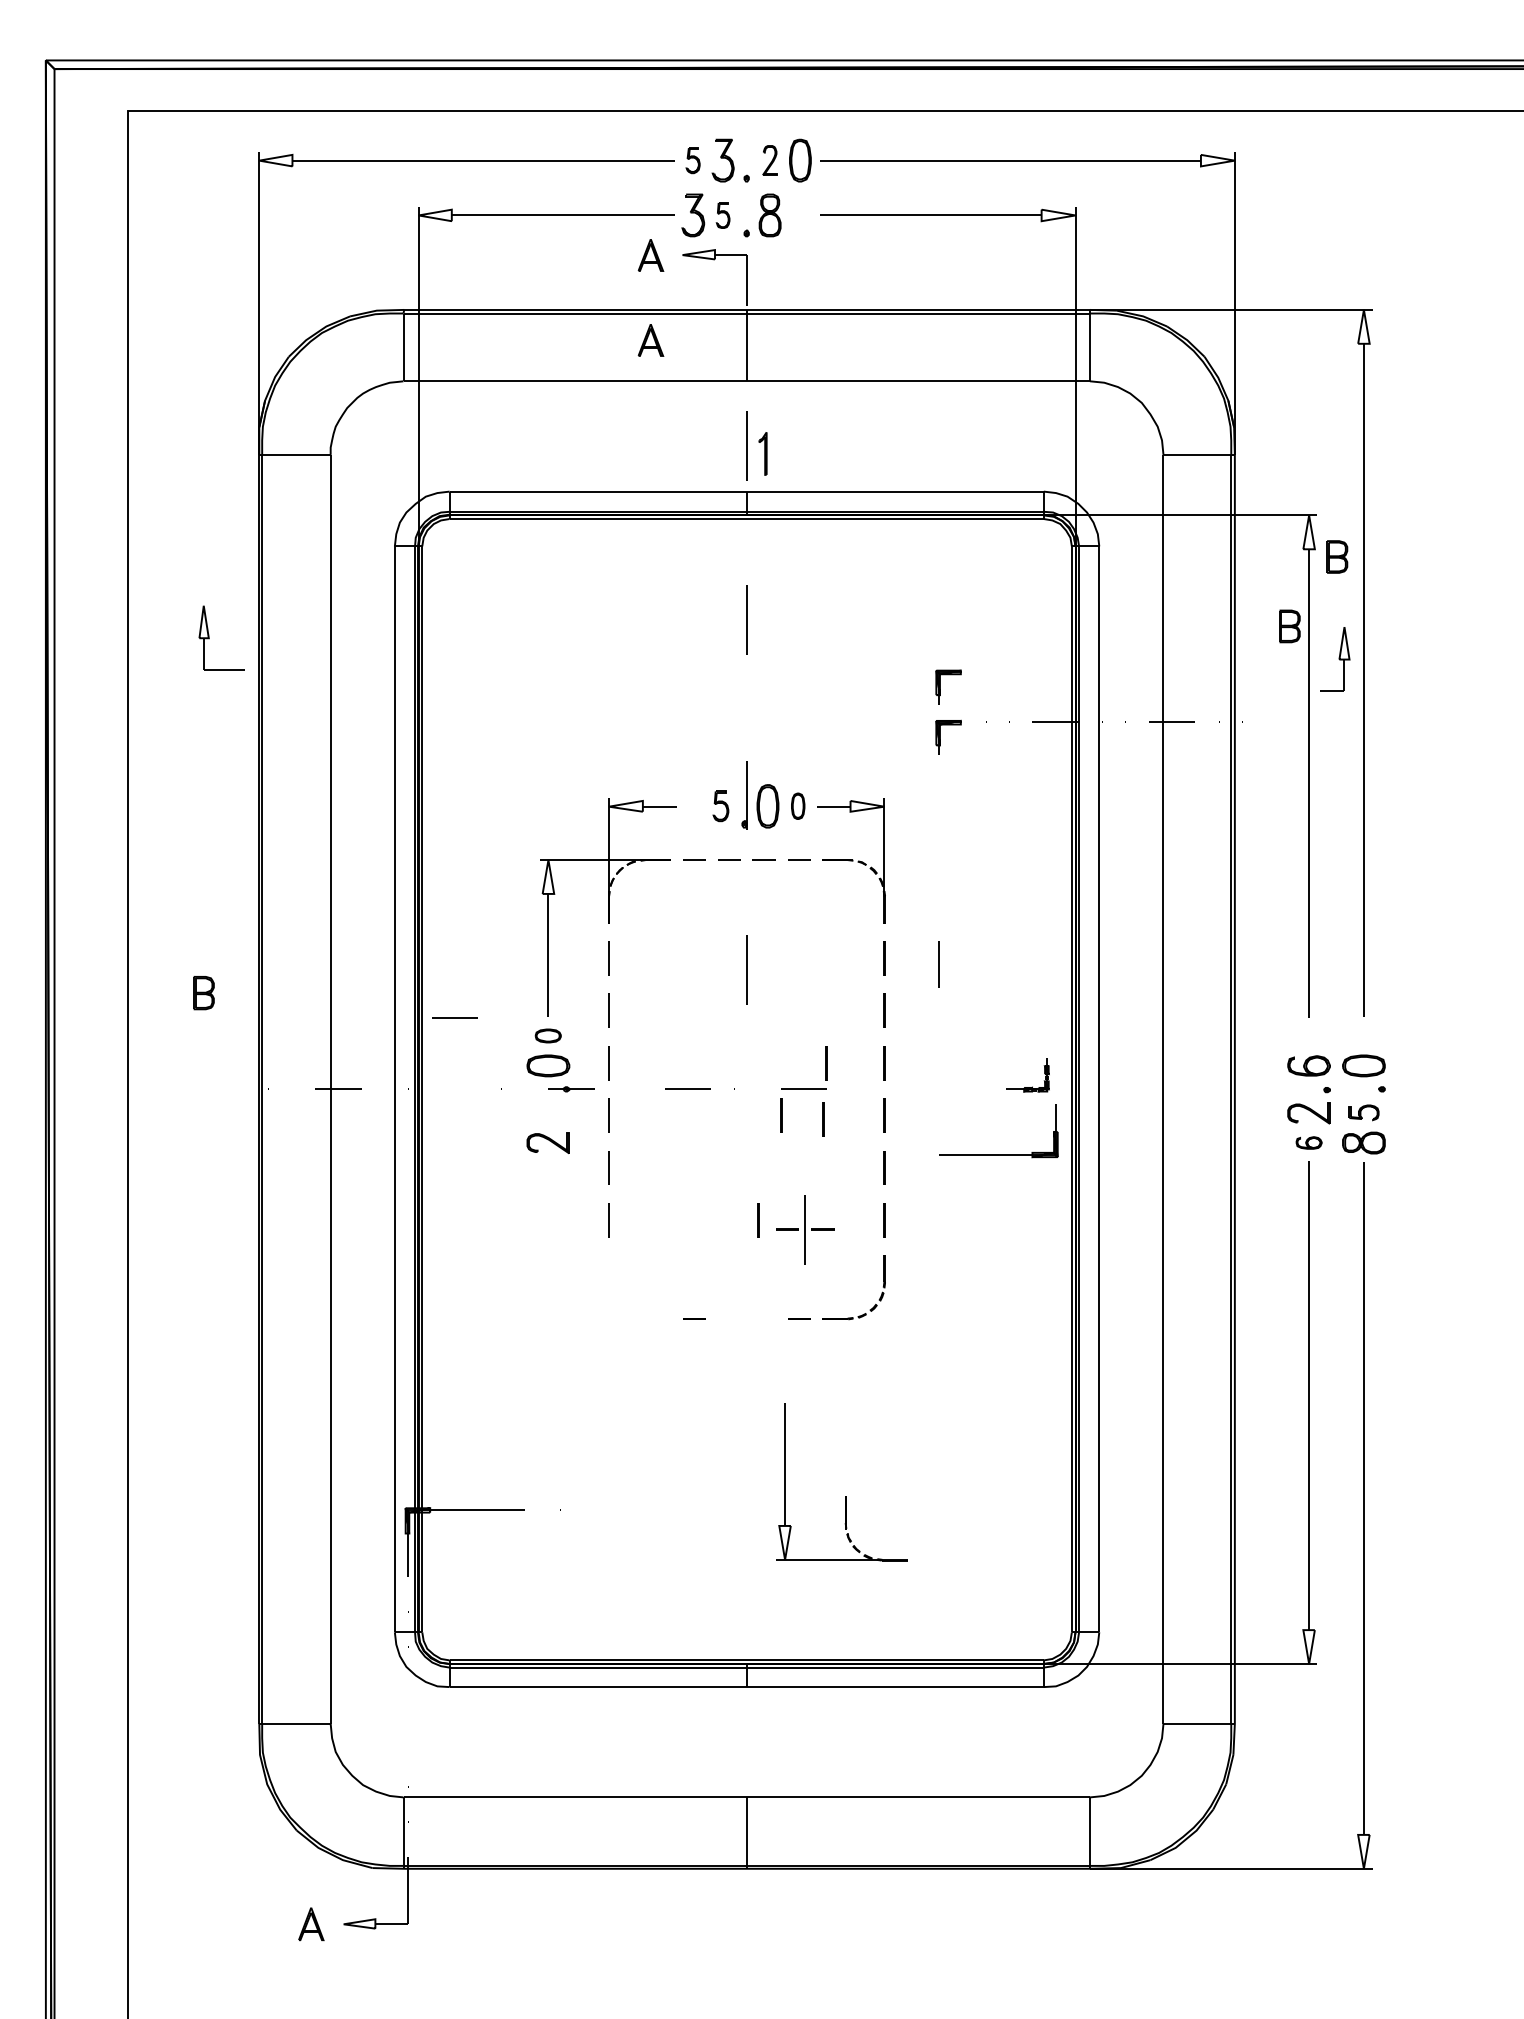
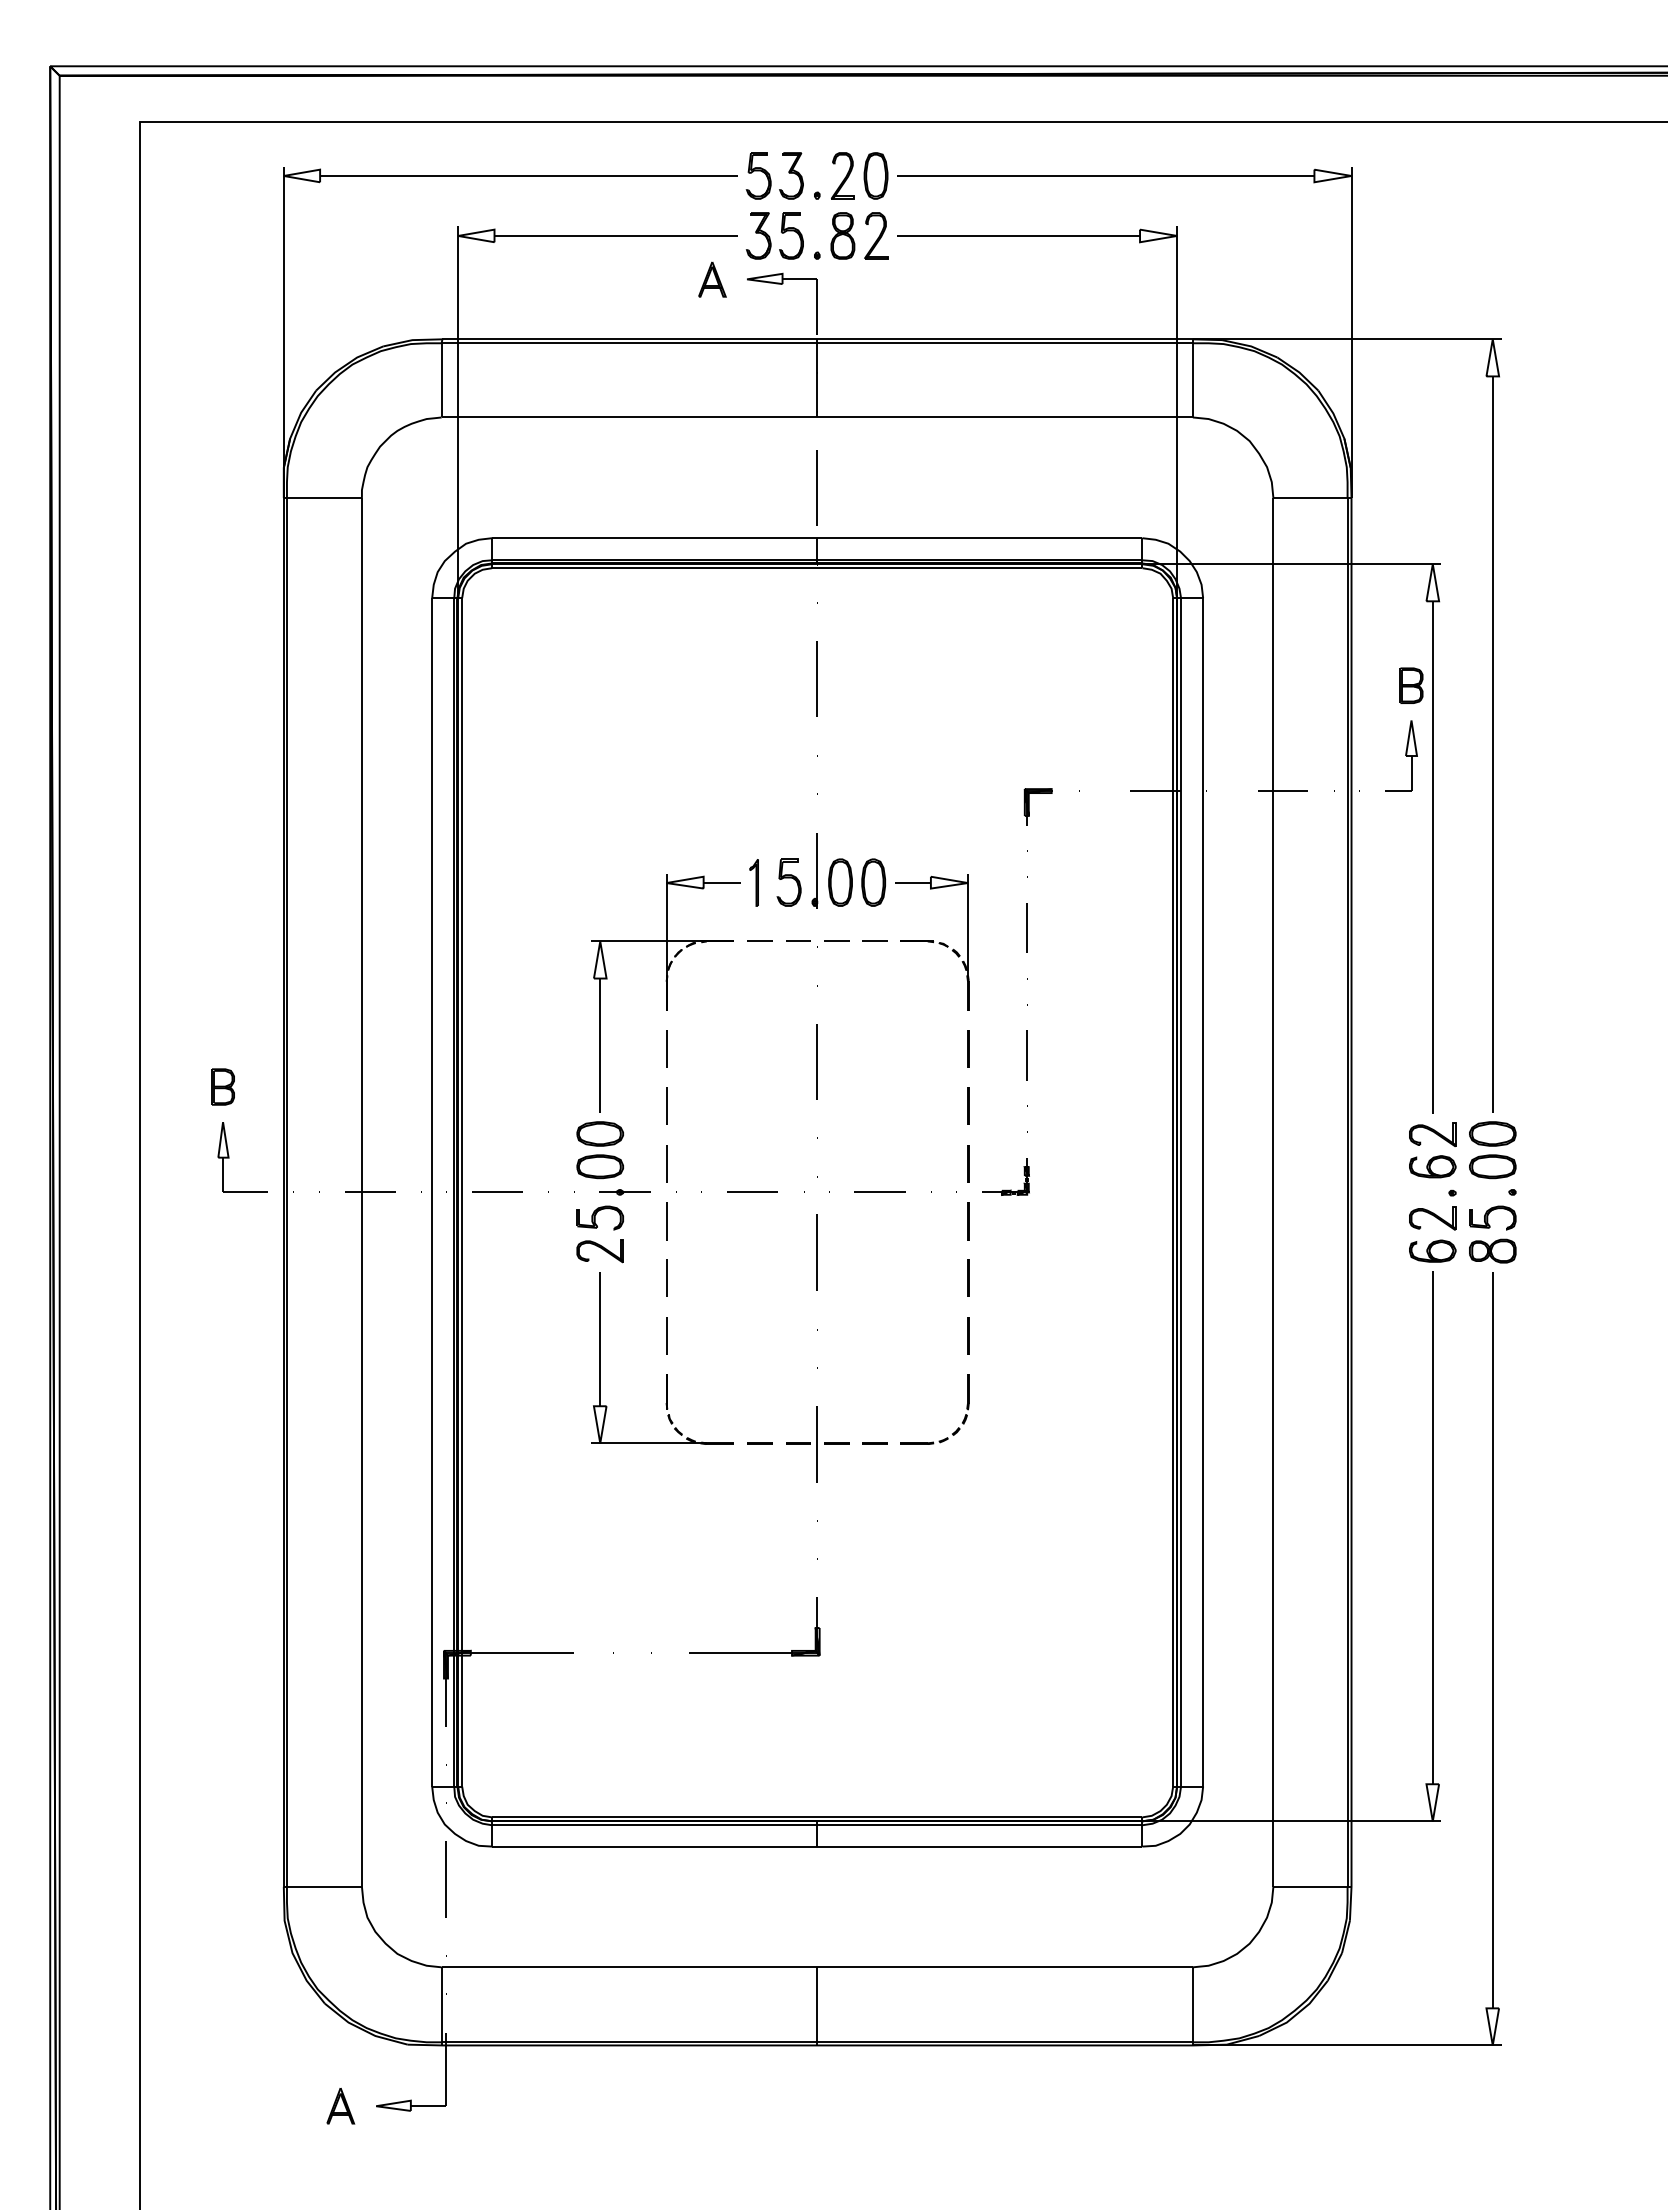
part: (693, 160) -> (758, 175), size x1.67
part: (769, 160) -> (842, 175), size x1.43
part: (723, 215) -> (791, 235), size x1.67
part: (800, 215) -> (876, 235), added
part: (650, 340) -> (712, 372), removed
part: (762, 453) -> (753, 882), moved
part: (1337, 556) -> (1463, 609), removed
part: (209, 638) -> (229, 1157), moved
part: (1335, 659) -> (1401, 755), moved
part: (940, 686) -> (1029, 751), removed
part: (720, 806) -> (788, 882), size x1.43
part: (798, 806) -> (873, 882), size x1.67
line: (937, 847) -> (1026, 927), added
line: (454, 1017) -> (497, 1191), moved
part: (547, 1035) -> (599, 1133), size x1.67
part: (1363, 1035) -> (1492, 1133), added
part: (1308, 1036) -> (1432, 1134), added
line: (826, 1062) -> (904, 1163), removed
part: (1027, 1086) -> (1005, 1189), moved
part: (547, 1112) -> (599, 1217), added
part: (1363, 1112) -> (1492, 1217), size x1.43
line: (781, 1115) -> (855, 1221), removed
line: (823, 1118) -> (901, 1224), removed
part: (1308, 1142) -> (1432, 1250), size x1.67
line: (746, 1144) -> (816, 1252), added
part: (998, 1154) -> (754, 1652), moved
line: (758, 1220) -> (830, 1335), removed
part: (805, 1230) -> (817, 1444), moved
part: (845, 1496) -> (666, 1374), moved
line: (407, 1717) -> (445, 1879), added

